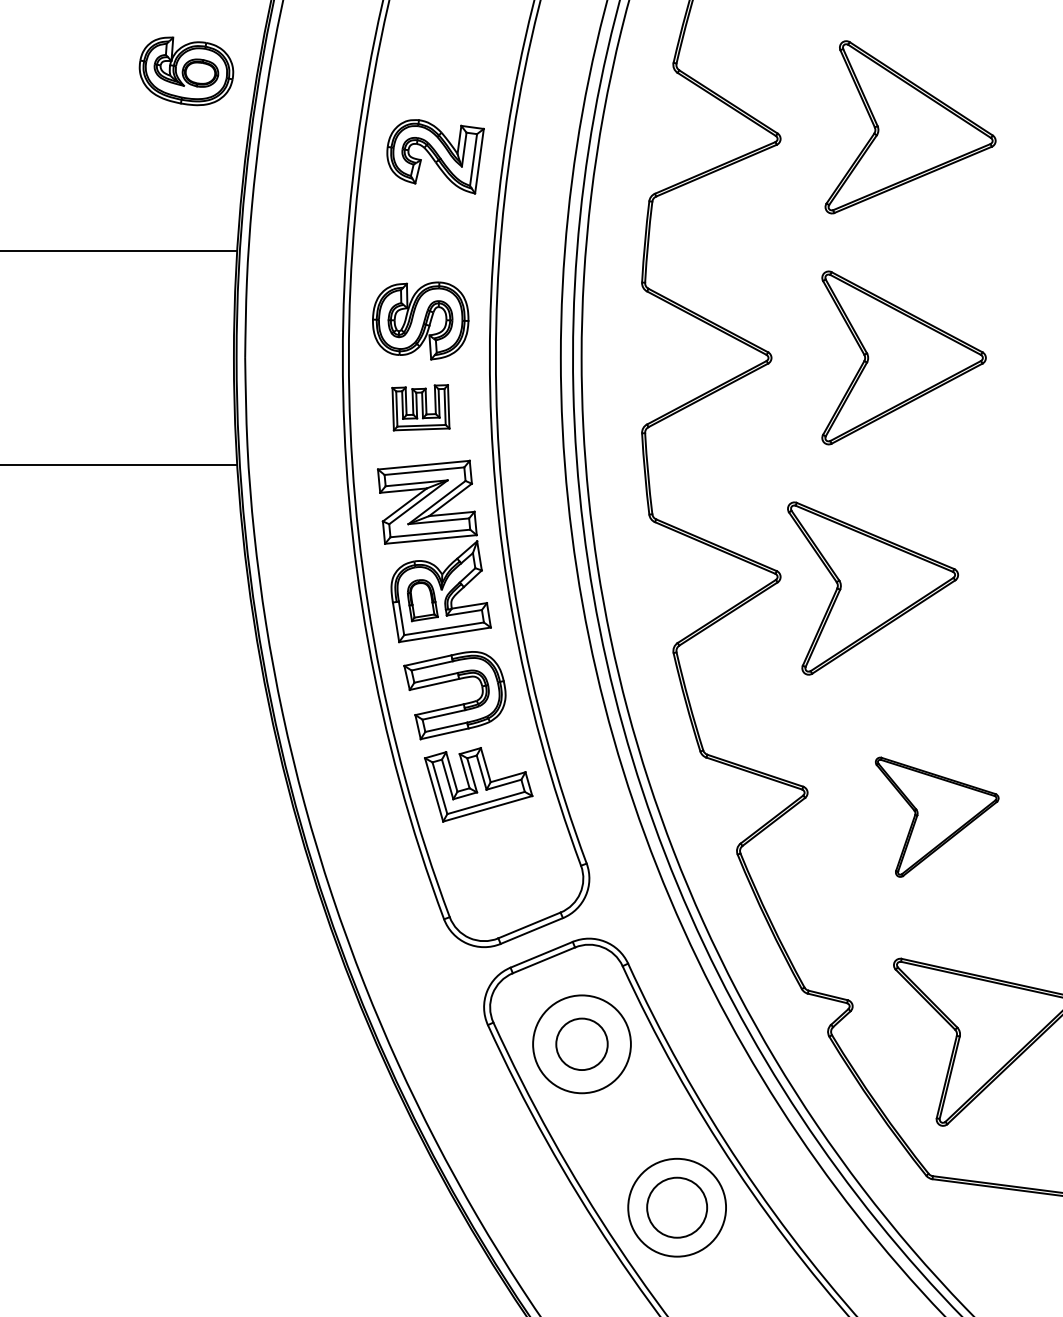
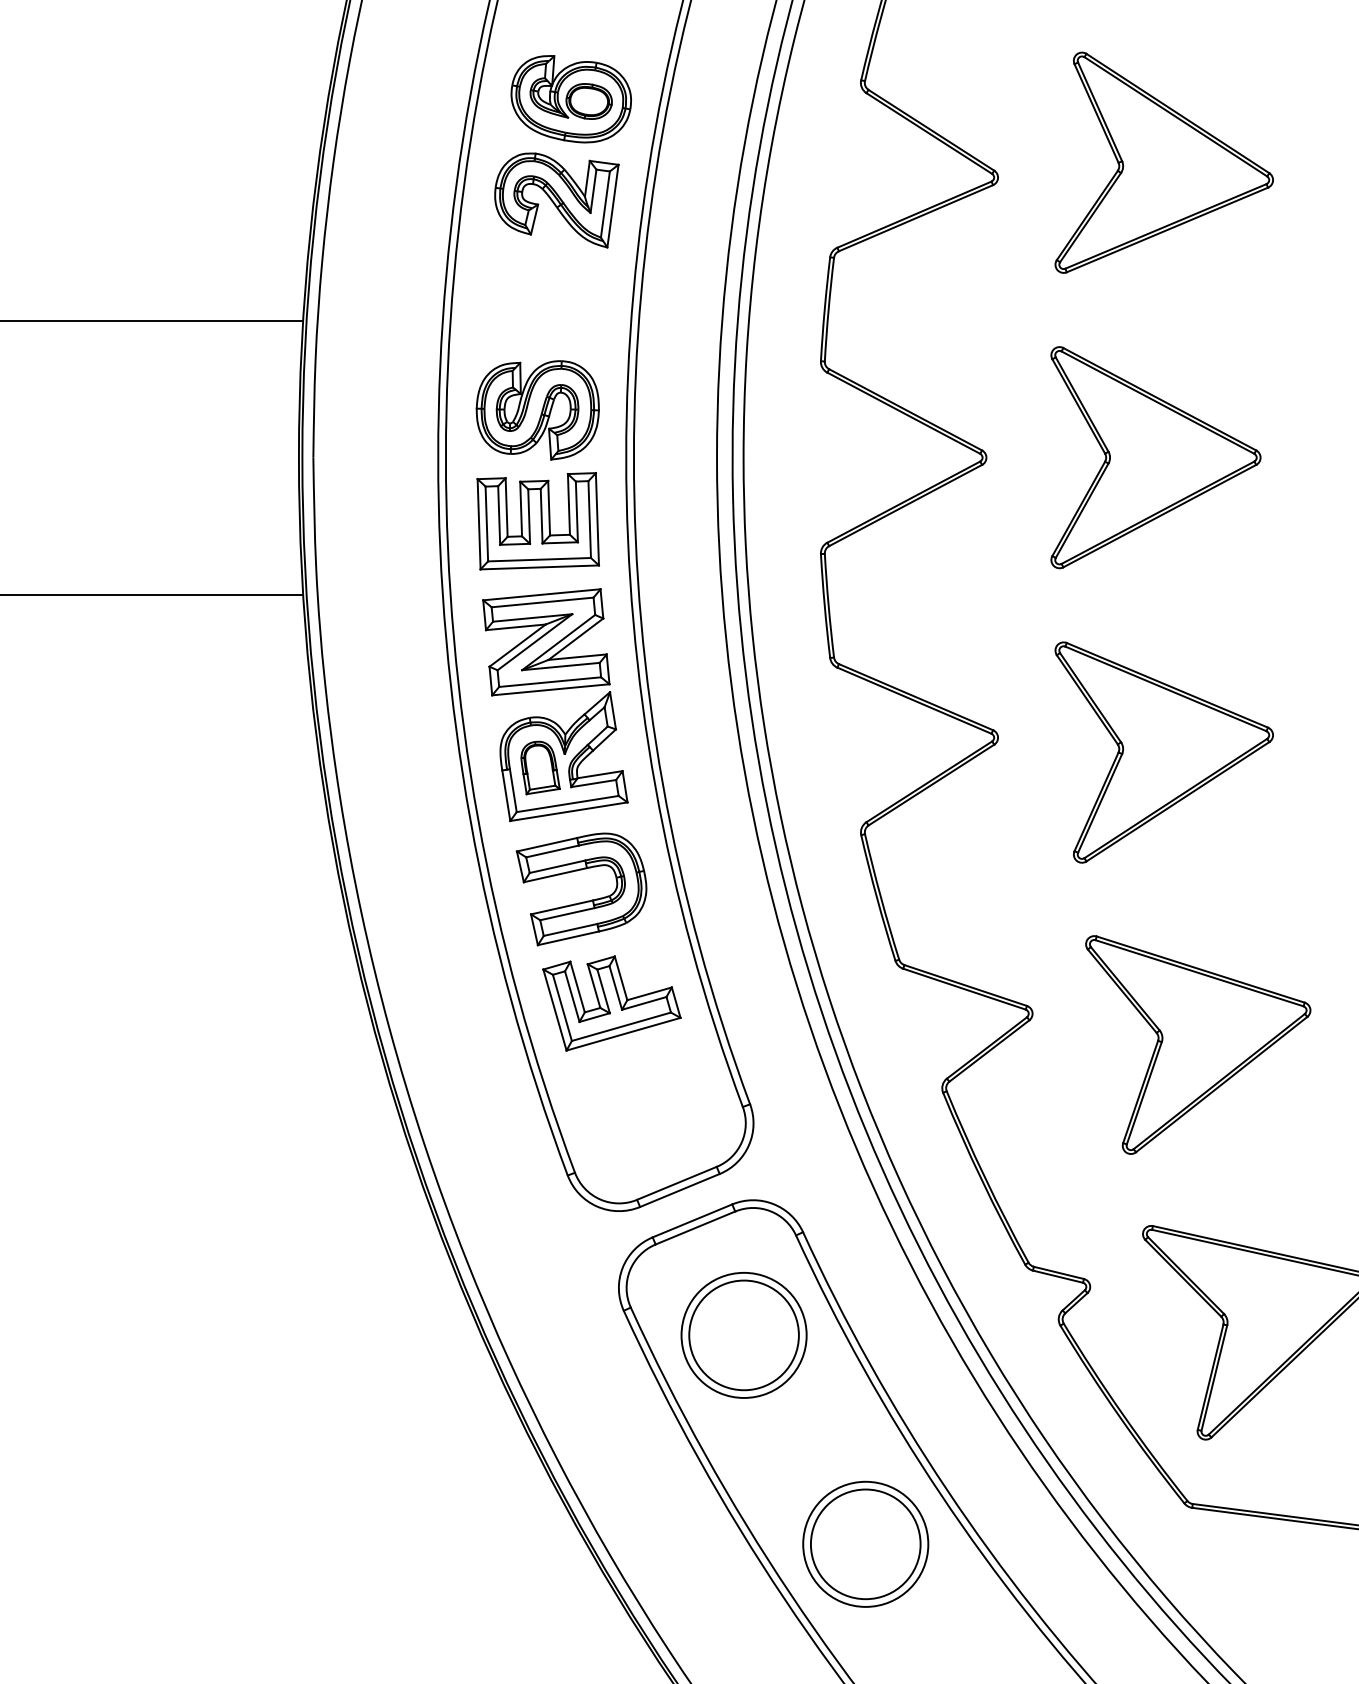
part: (185, 71) -> (570, 99), moved
part: (420, 407) -> (537, 521), size x1.67
part: (872, 588) -> (1163, 752), moved
part: (937, 816) -> (1198, 1044), size x1.43
circle: (581, 1044) -> (743, 1335), size x1.67
circle: (676, 1207) -> (865, 1544), size x1.43

